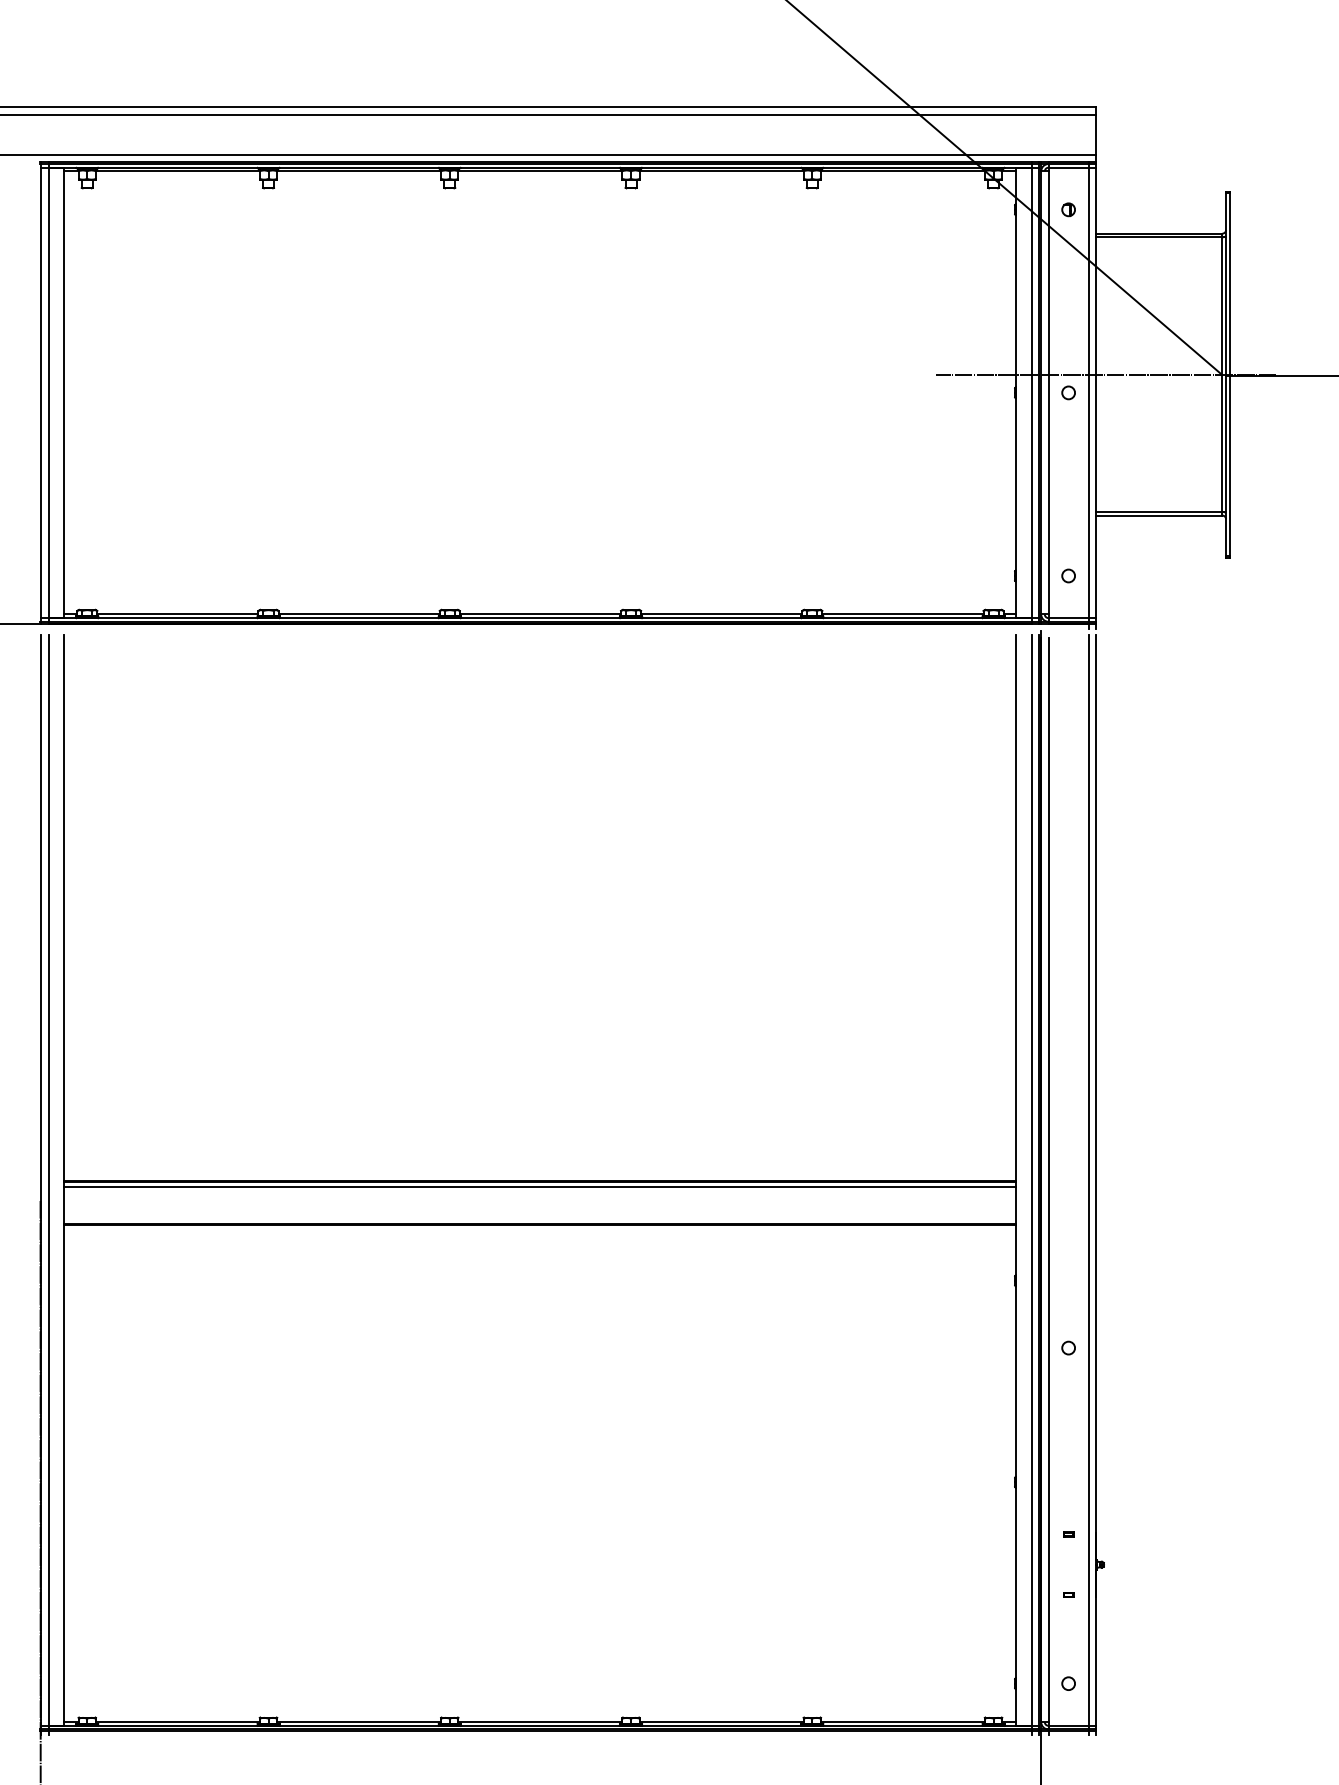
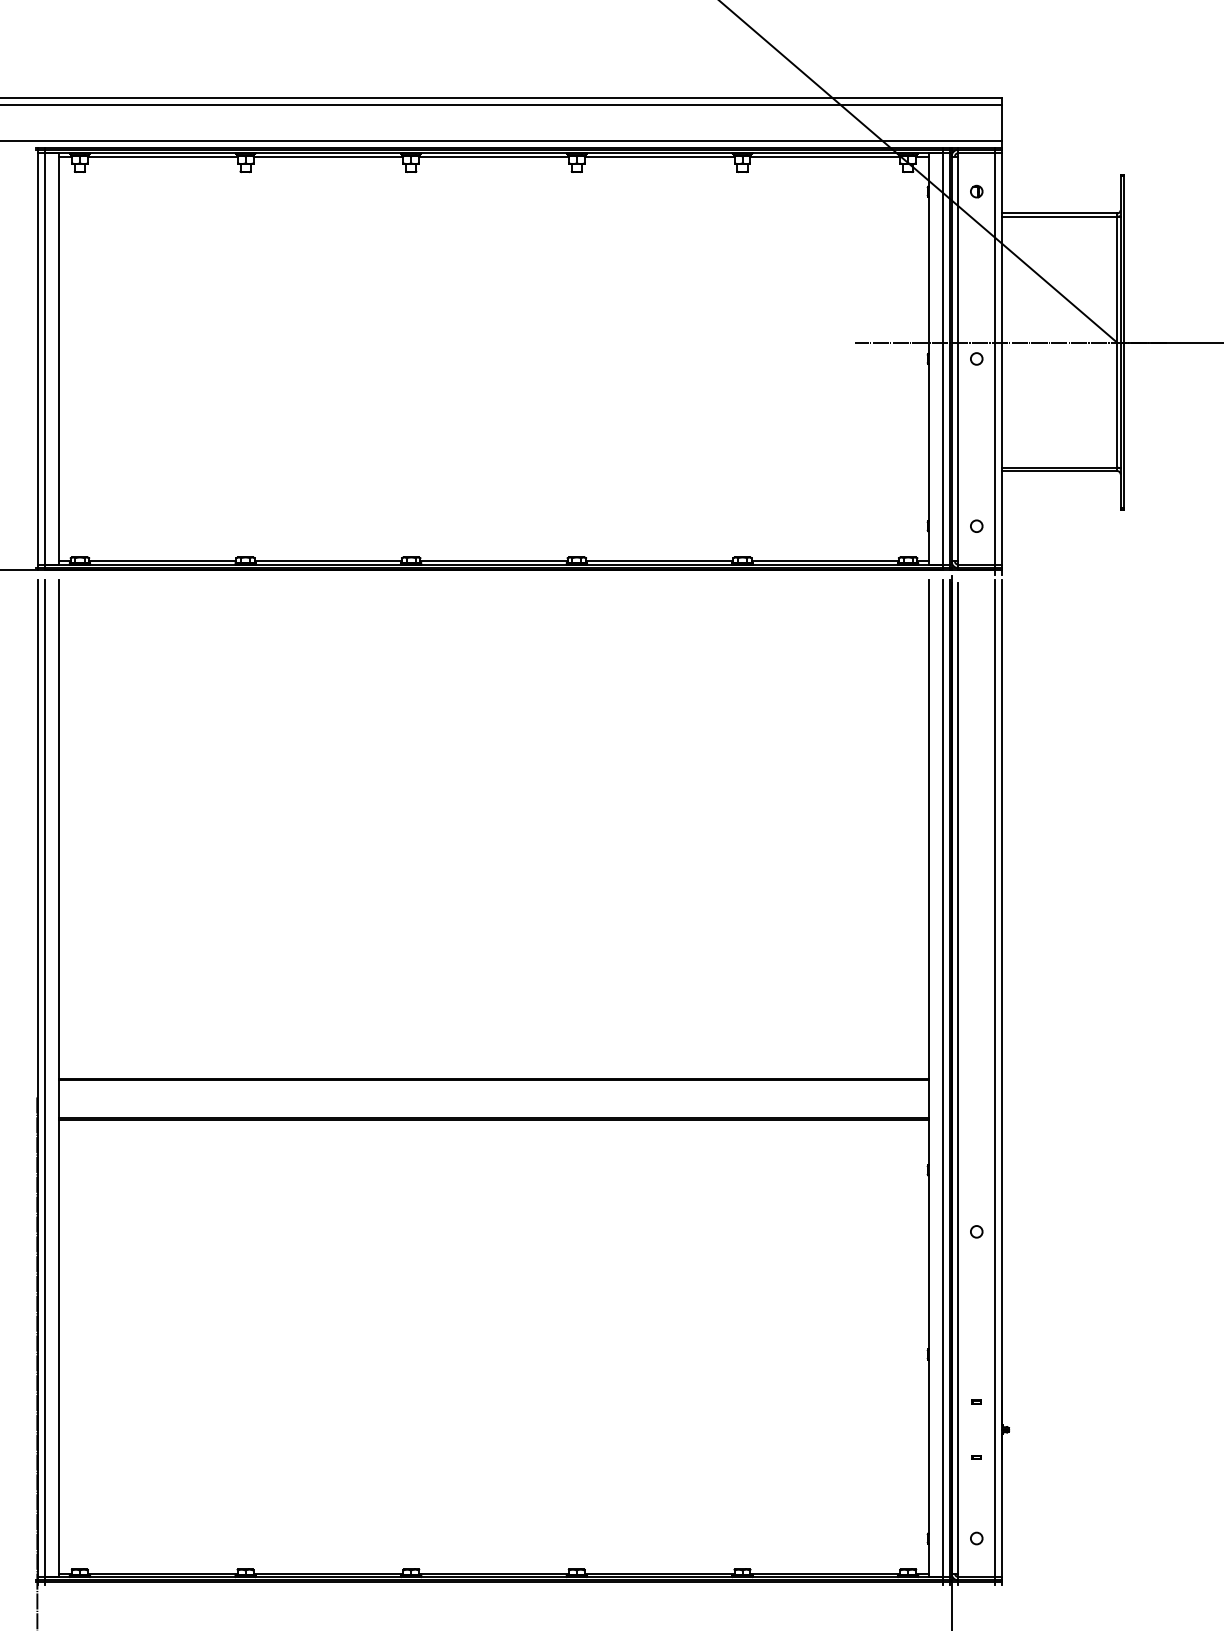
line: (540, 1186) -> (494, 1084), removed

